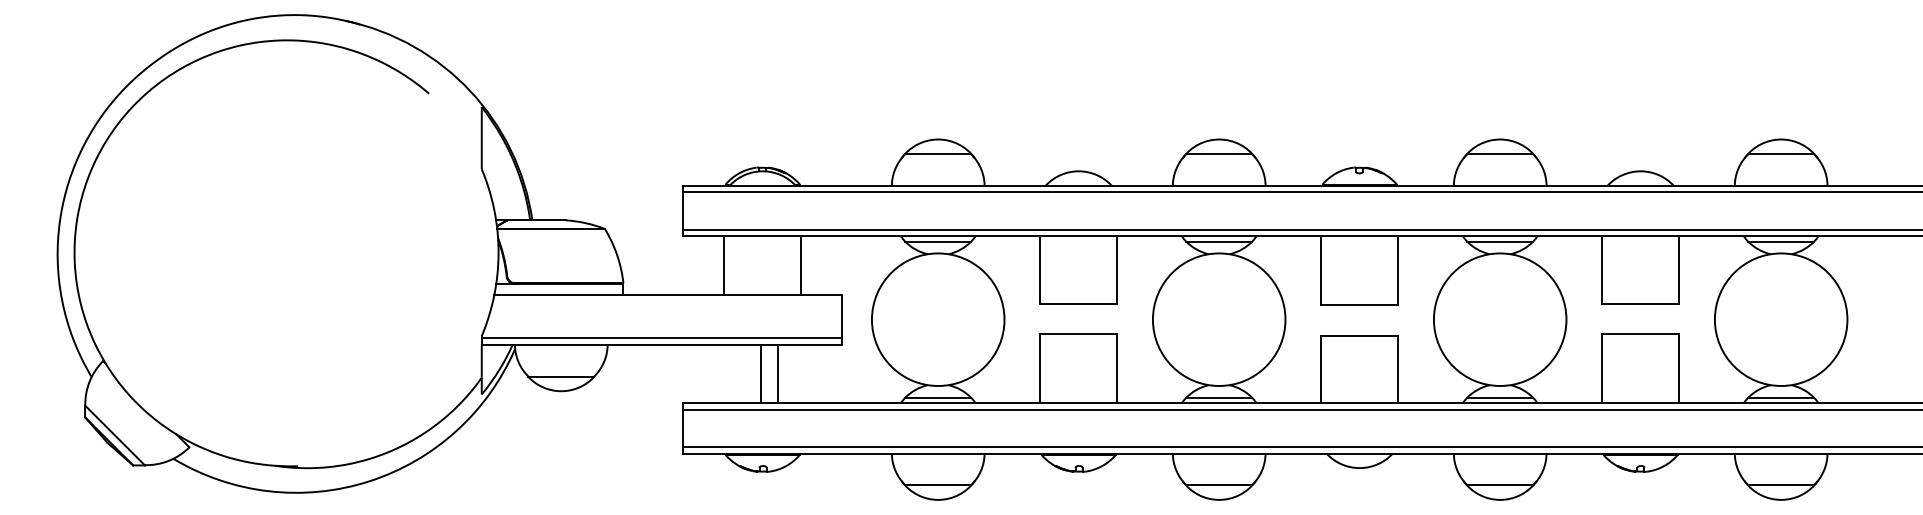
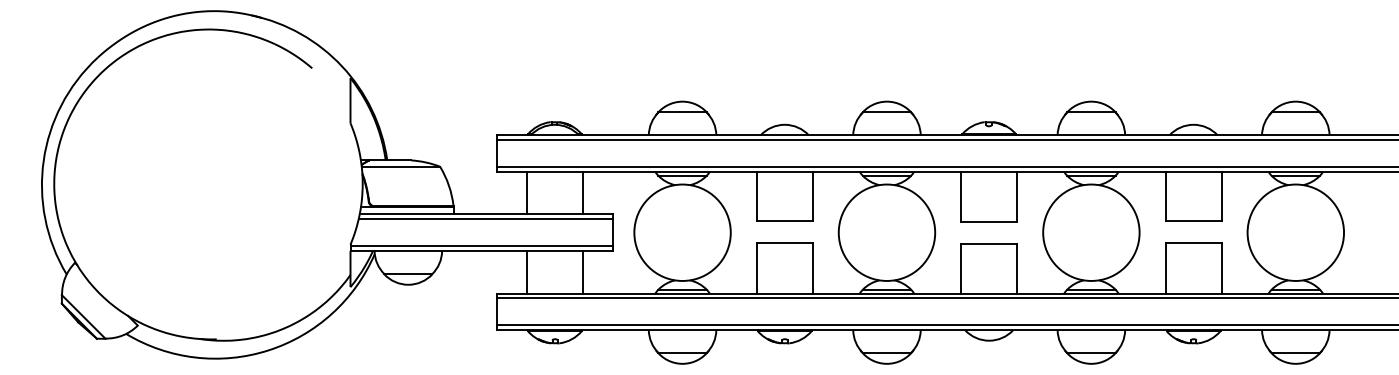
line: (667, 301) -> (485, 219), added
line: (760, 374) -> (582, 272), moved
line: (777, 374) -> (526, 272), moved

